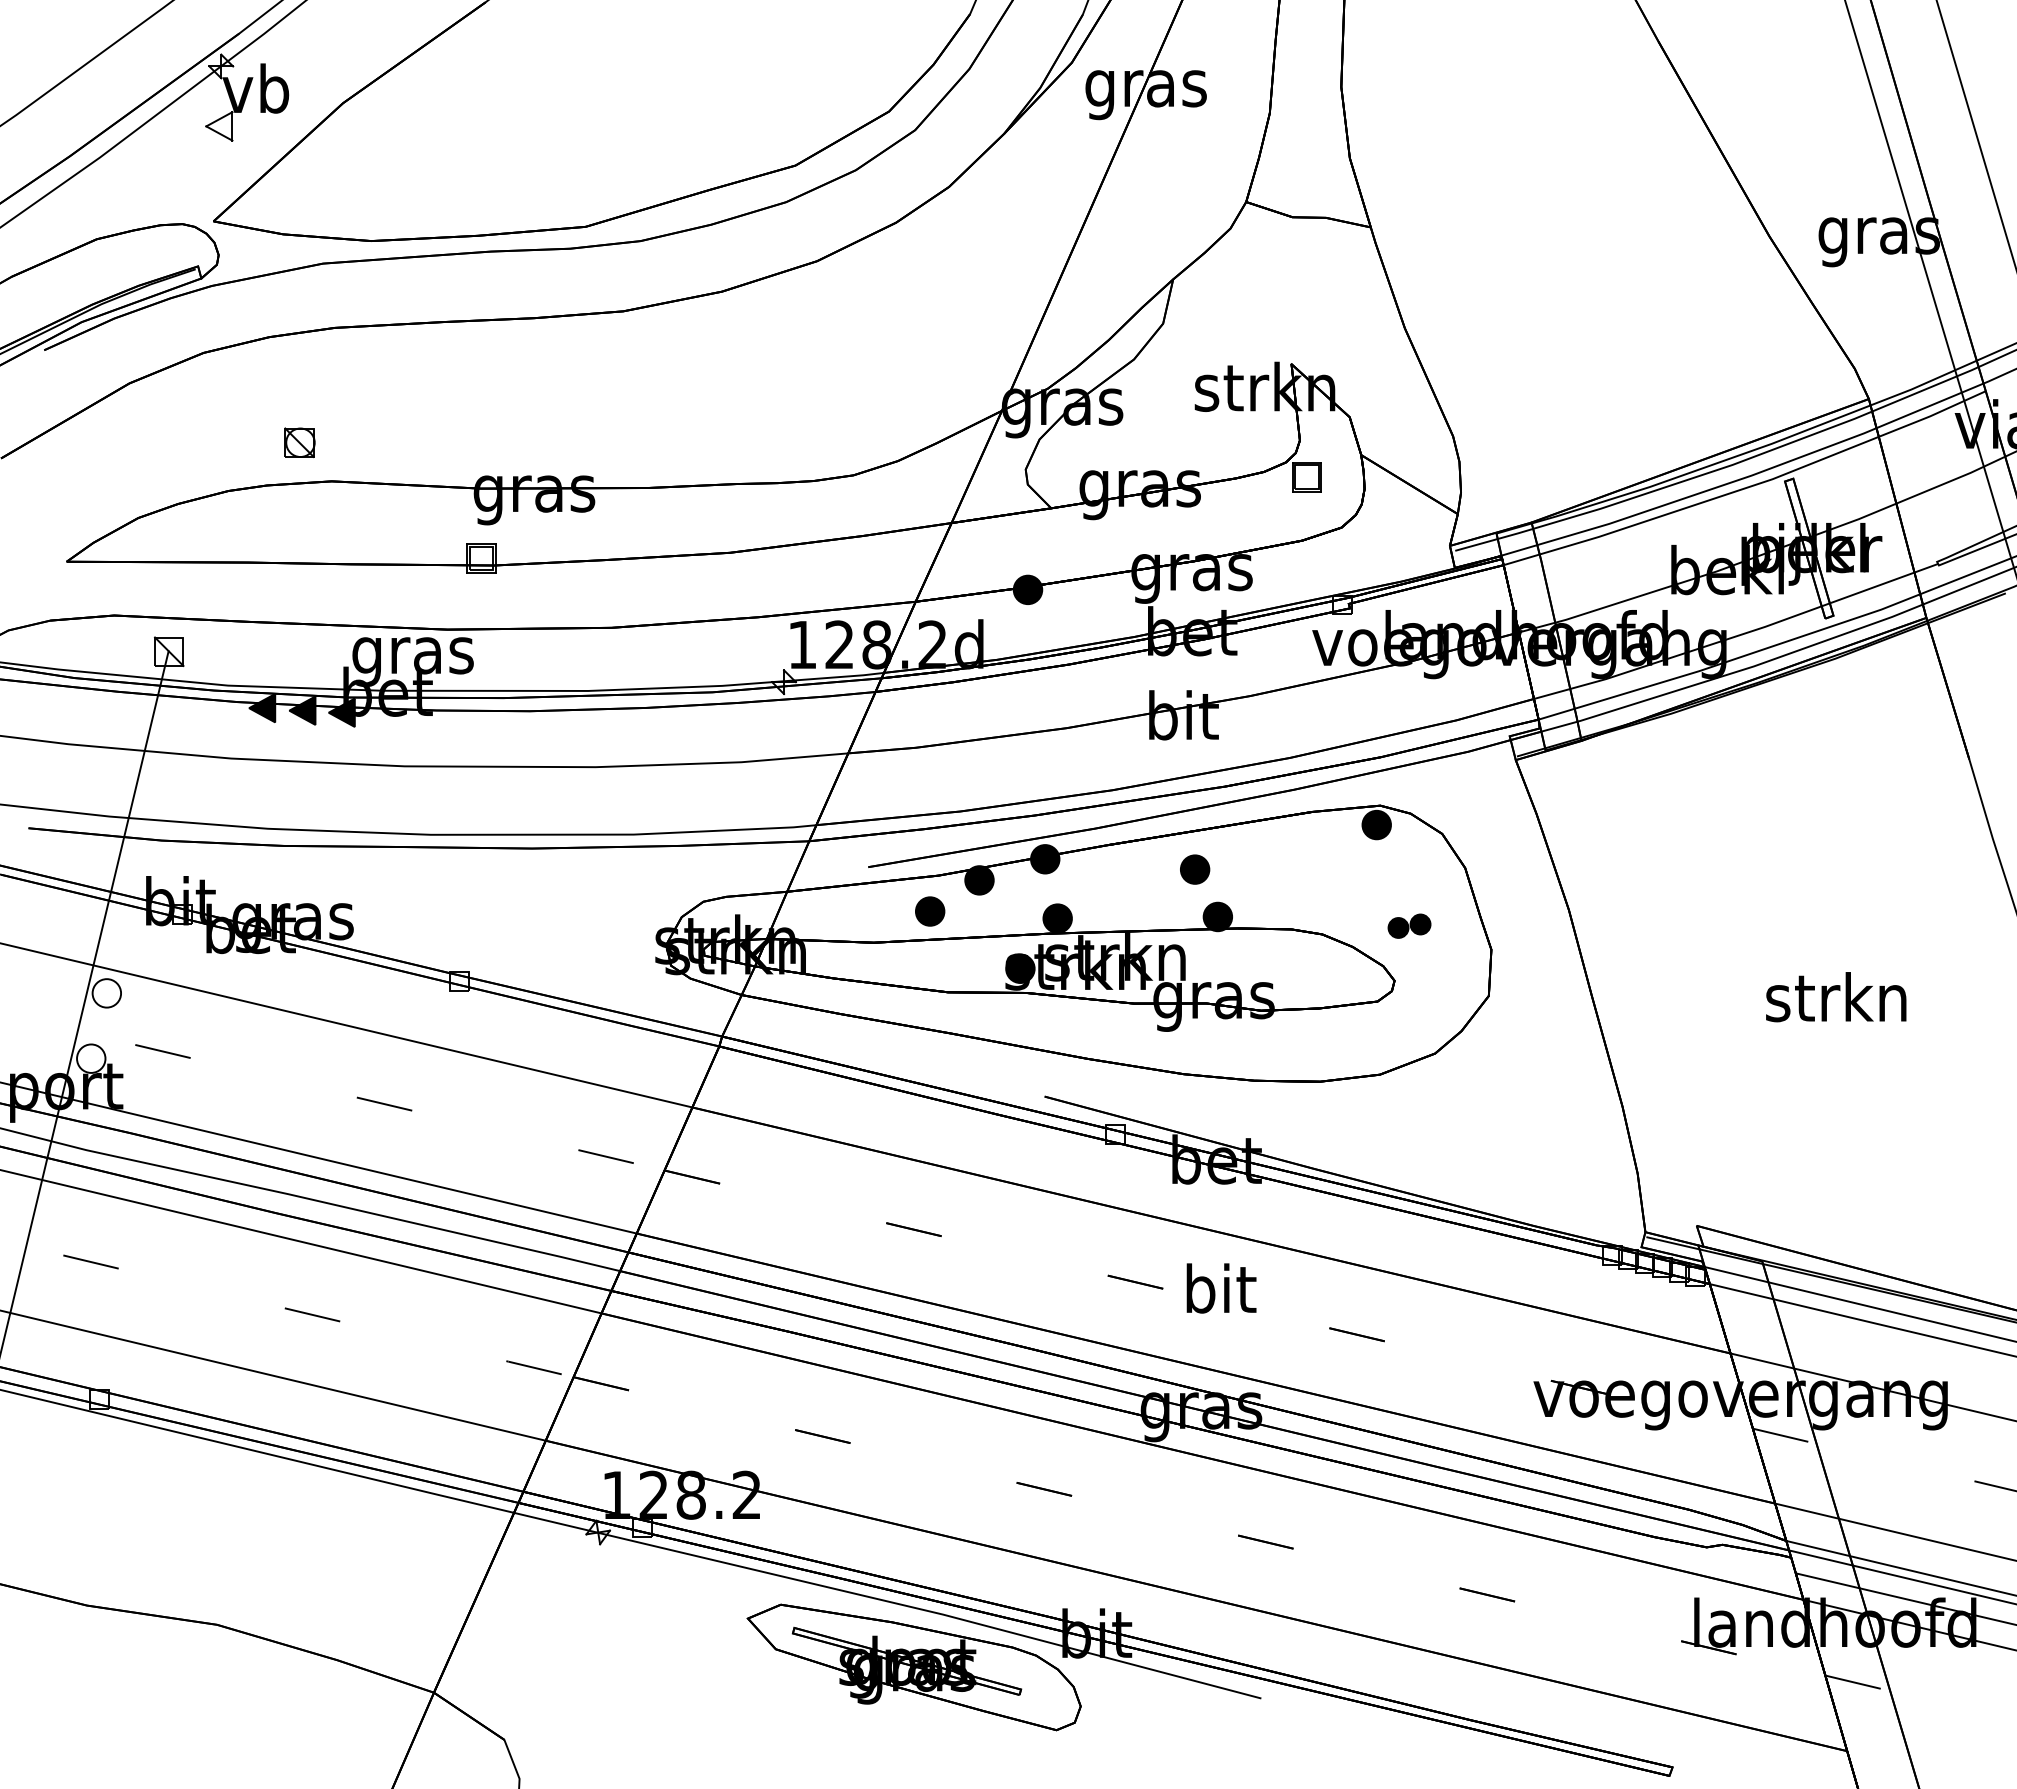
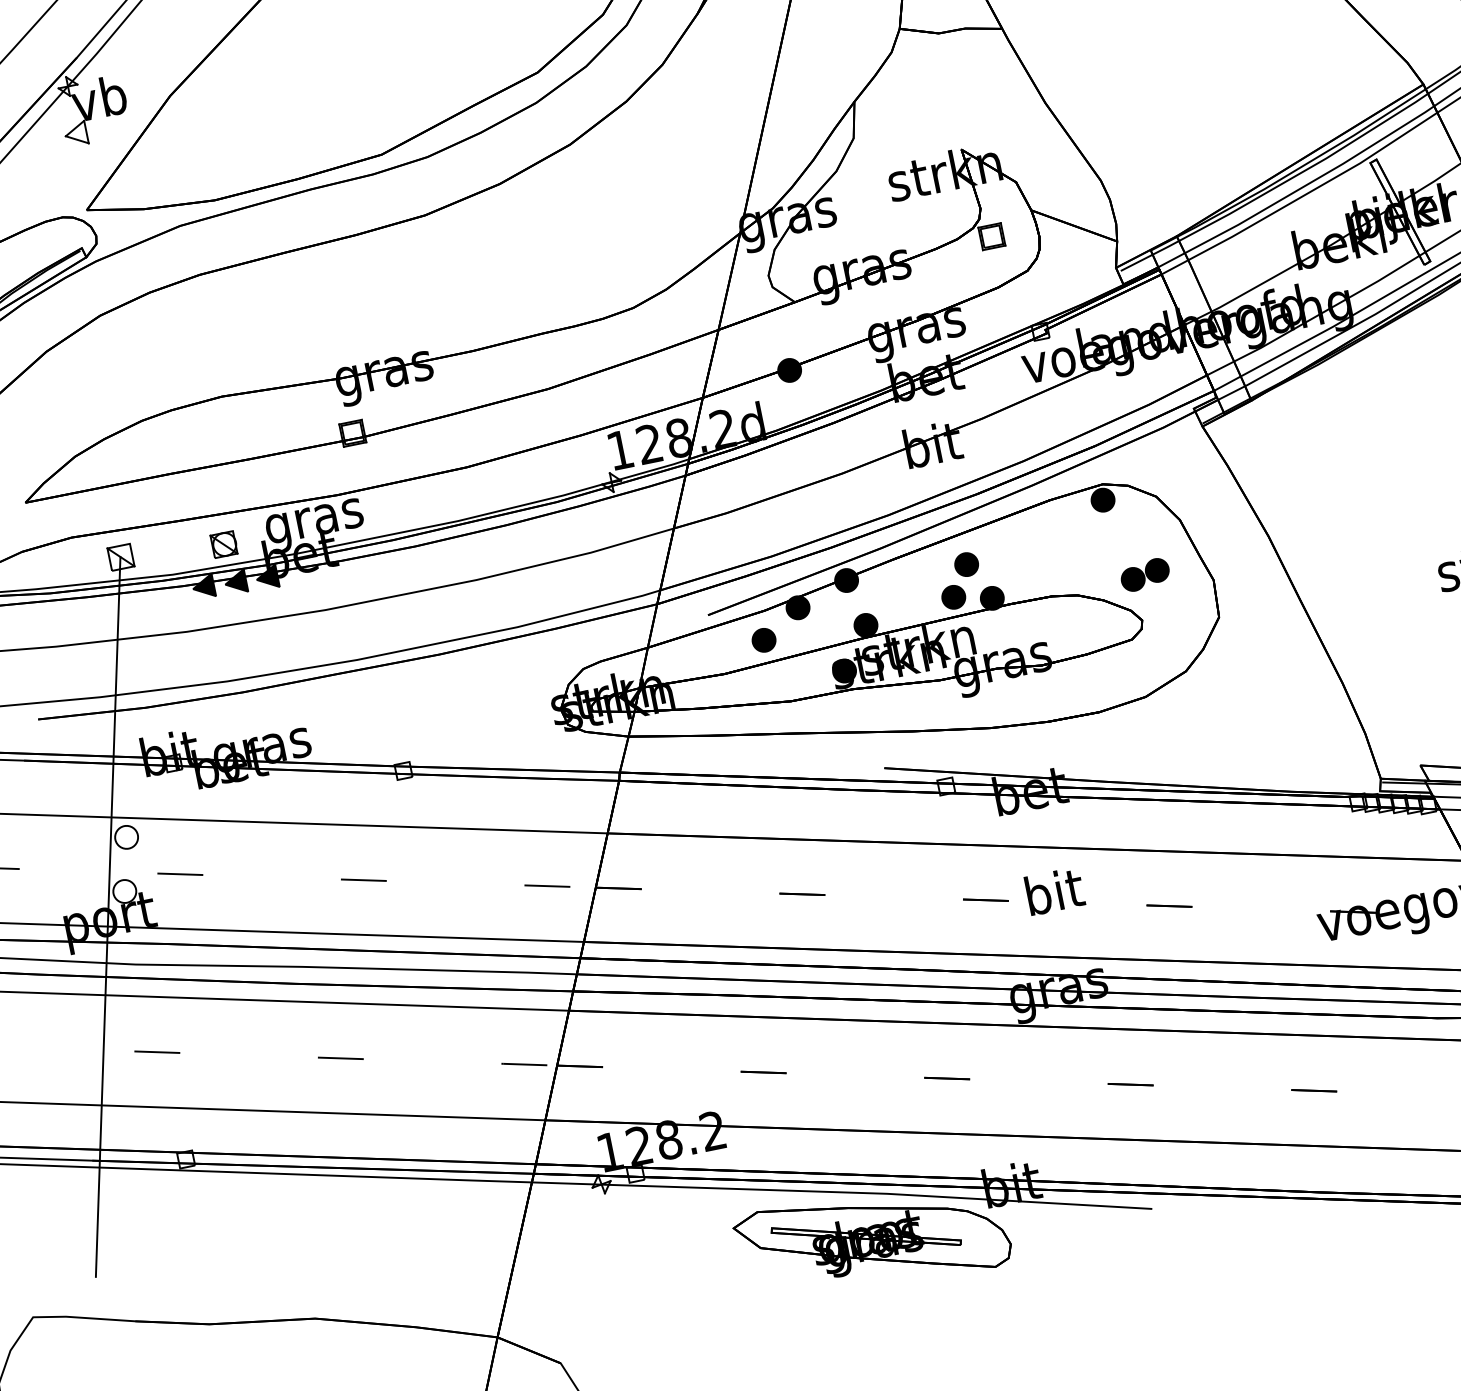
part: (299, 442) -> (223, 544), moved
part: (1171, 906) -> (953, 597), added
part: (1409, 925) -> (1145, 574), size x1.43

